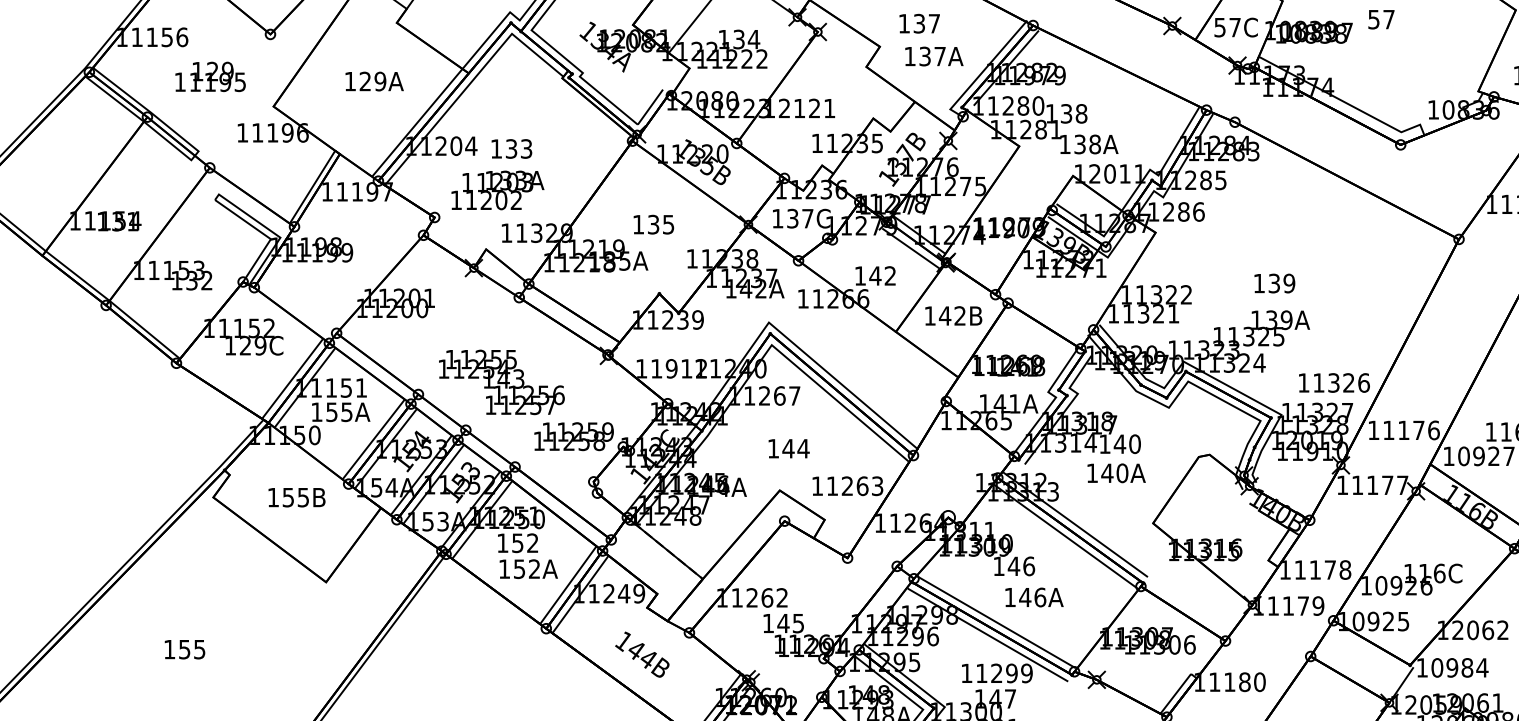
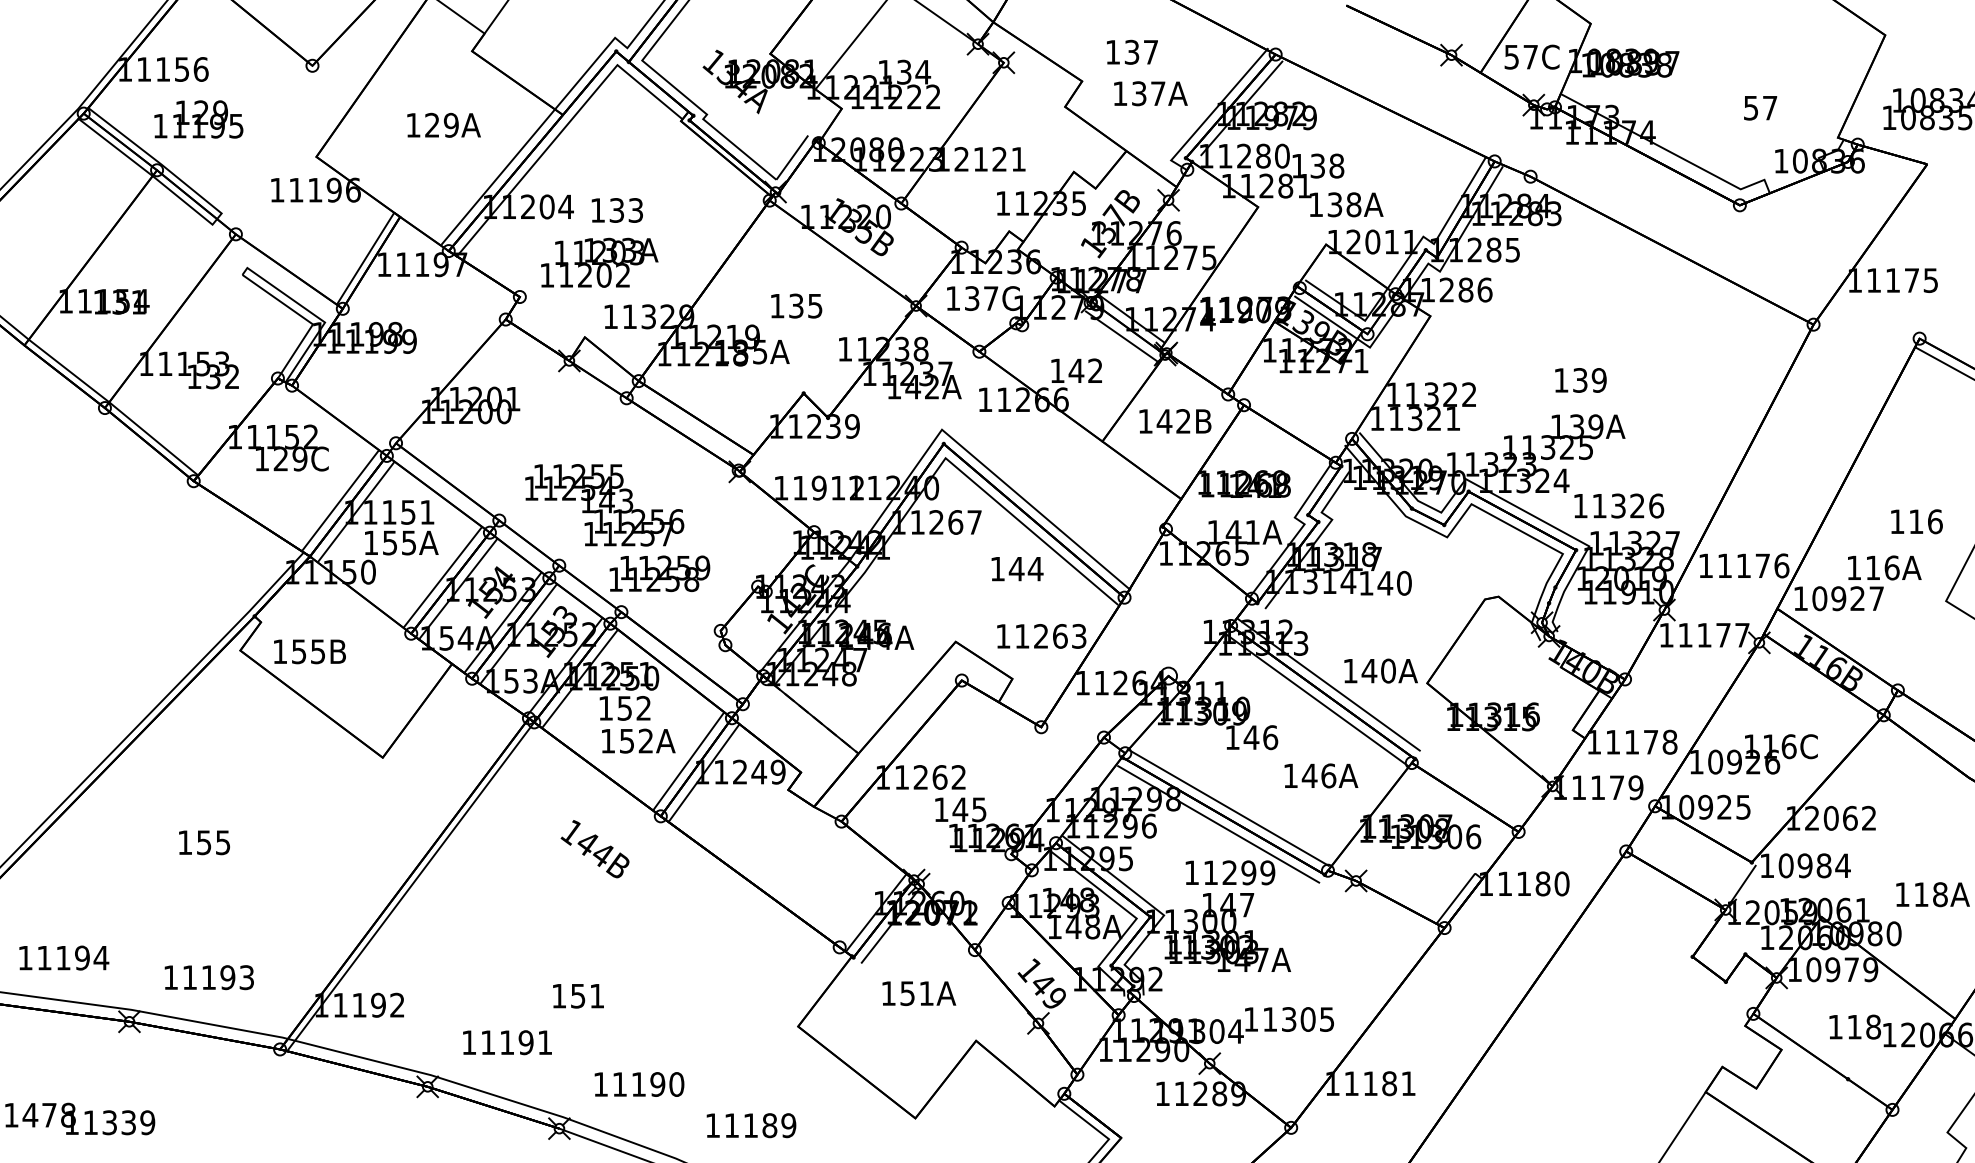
text: (1381, 19) -> (1760, 108), moved
text: (210, 76) -> (198, 119), moved
text: (1334, 382) -> (1619, 505), moved
text: (573, 436) -> (659, 573), moved
text: (789, 449) -> (1017, 569), moved
text: (1116, 472) -> (1380, 670), moved
text: (296, 497) -> (309, 651), moved
text: (1034, 597) -> (1321, 775), moved
text: (641, 654) -> (594, 849), moved

